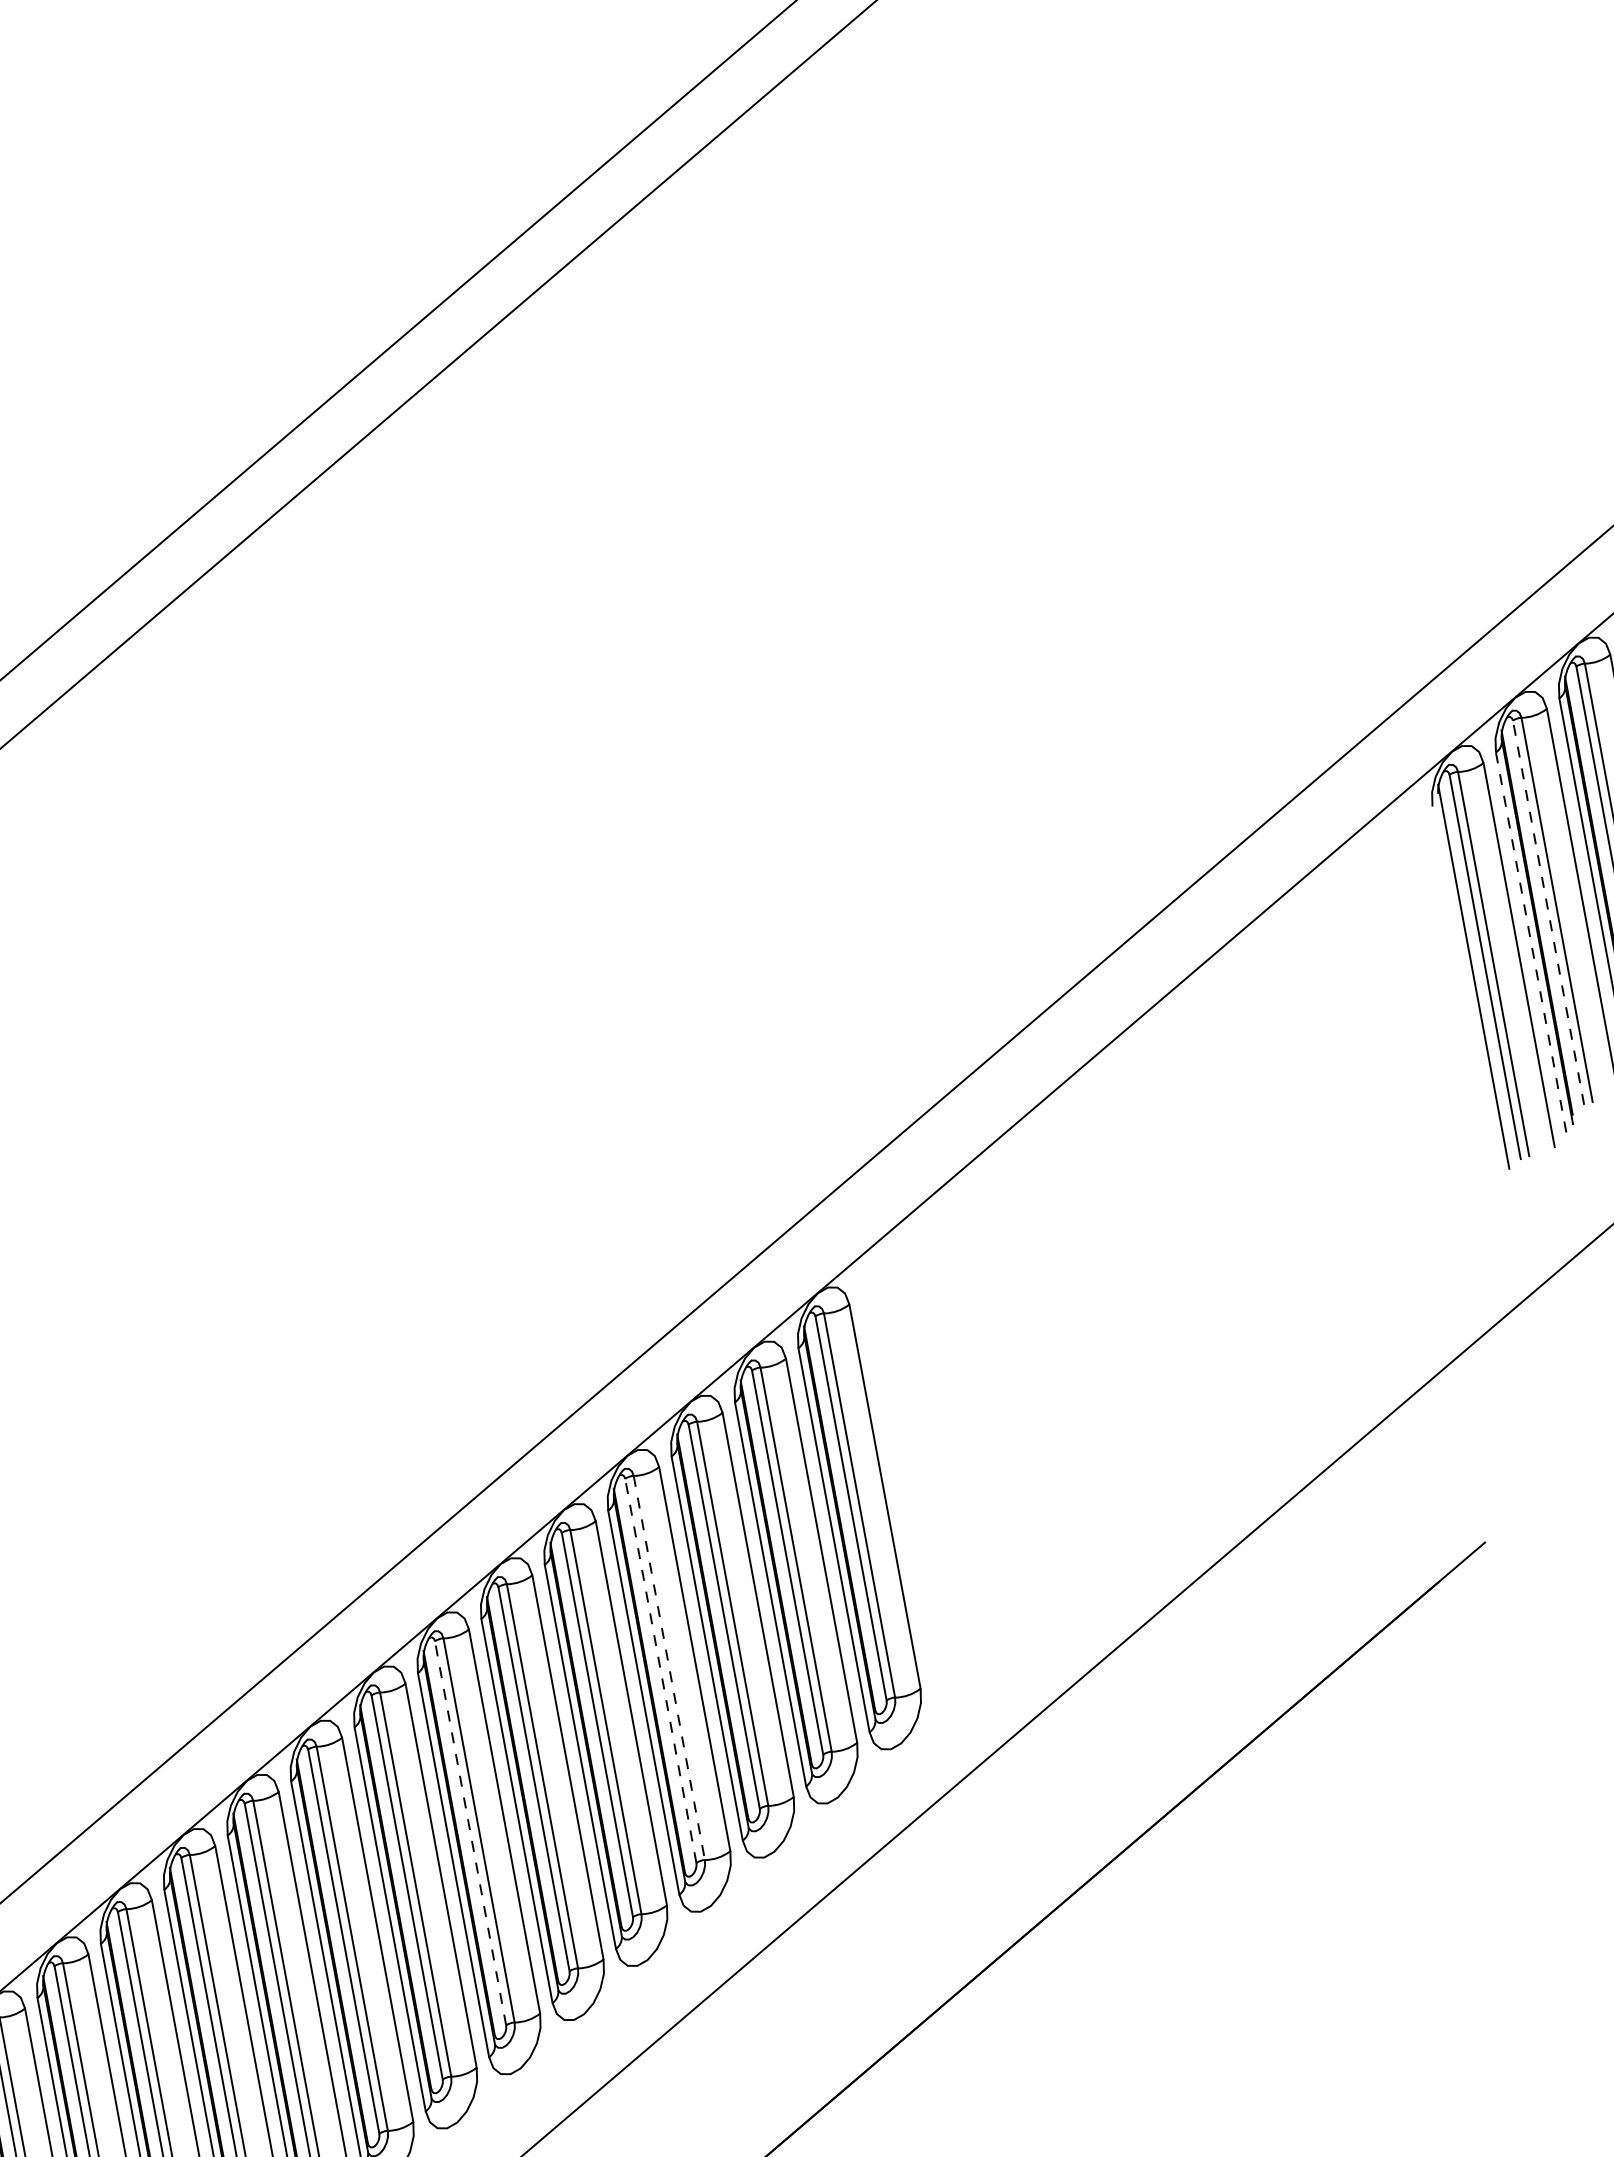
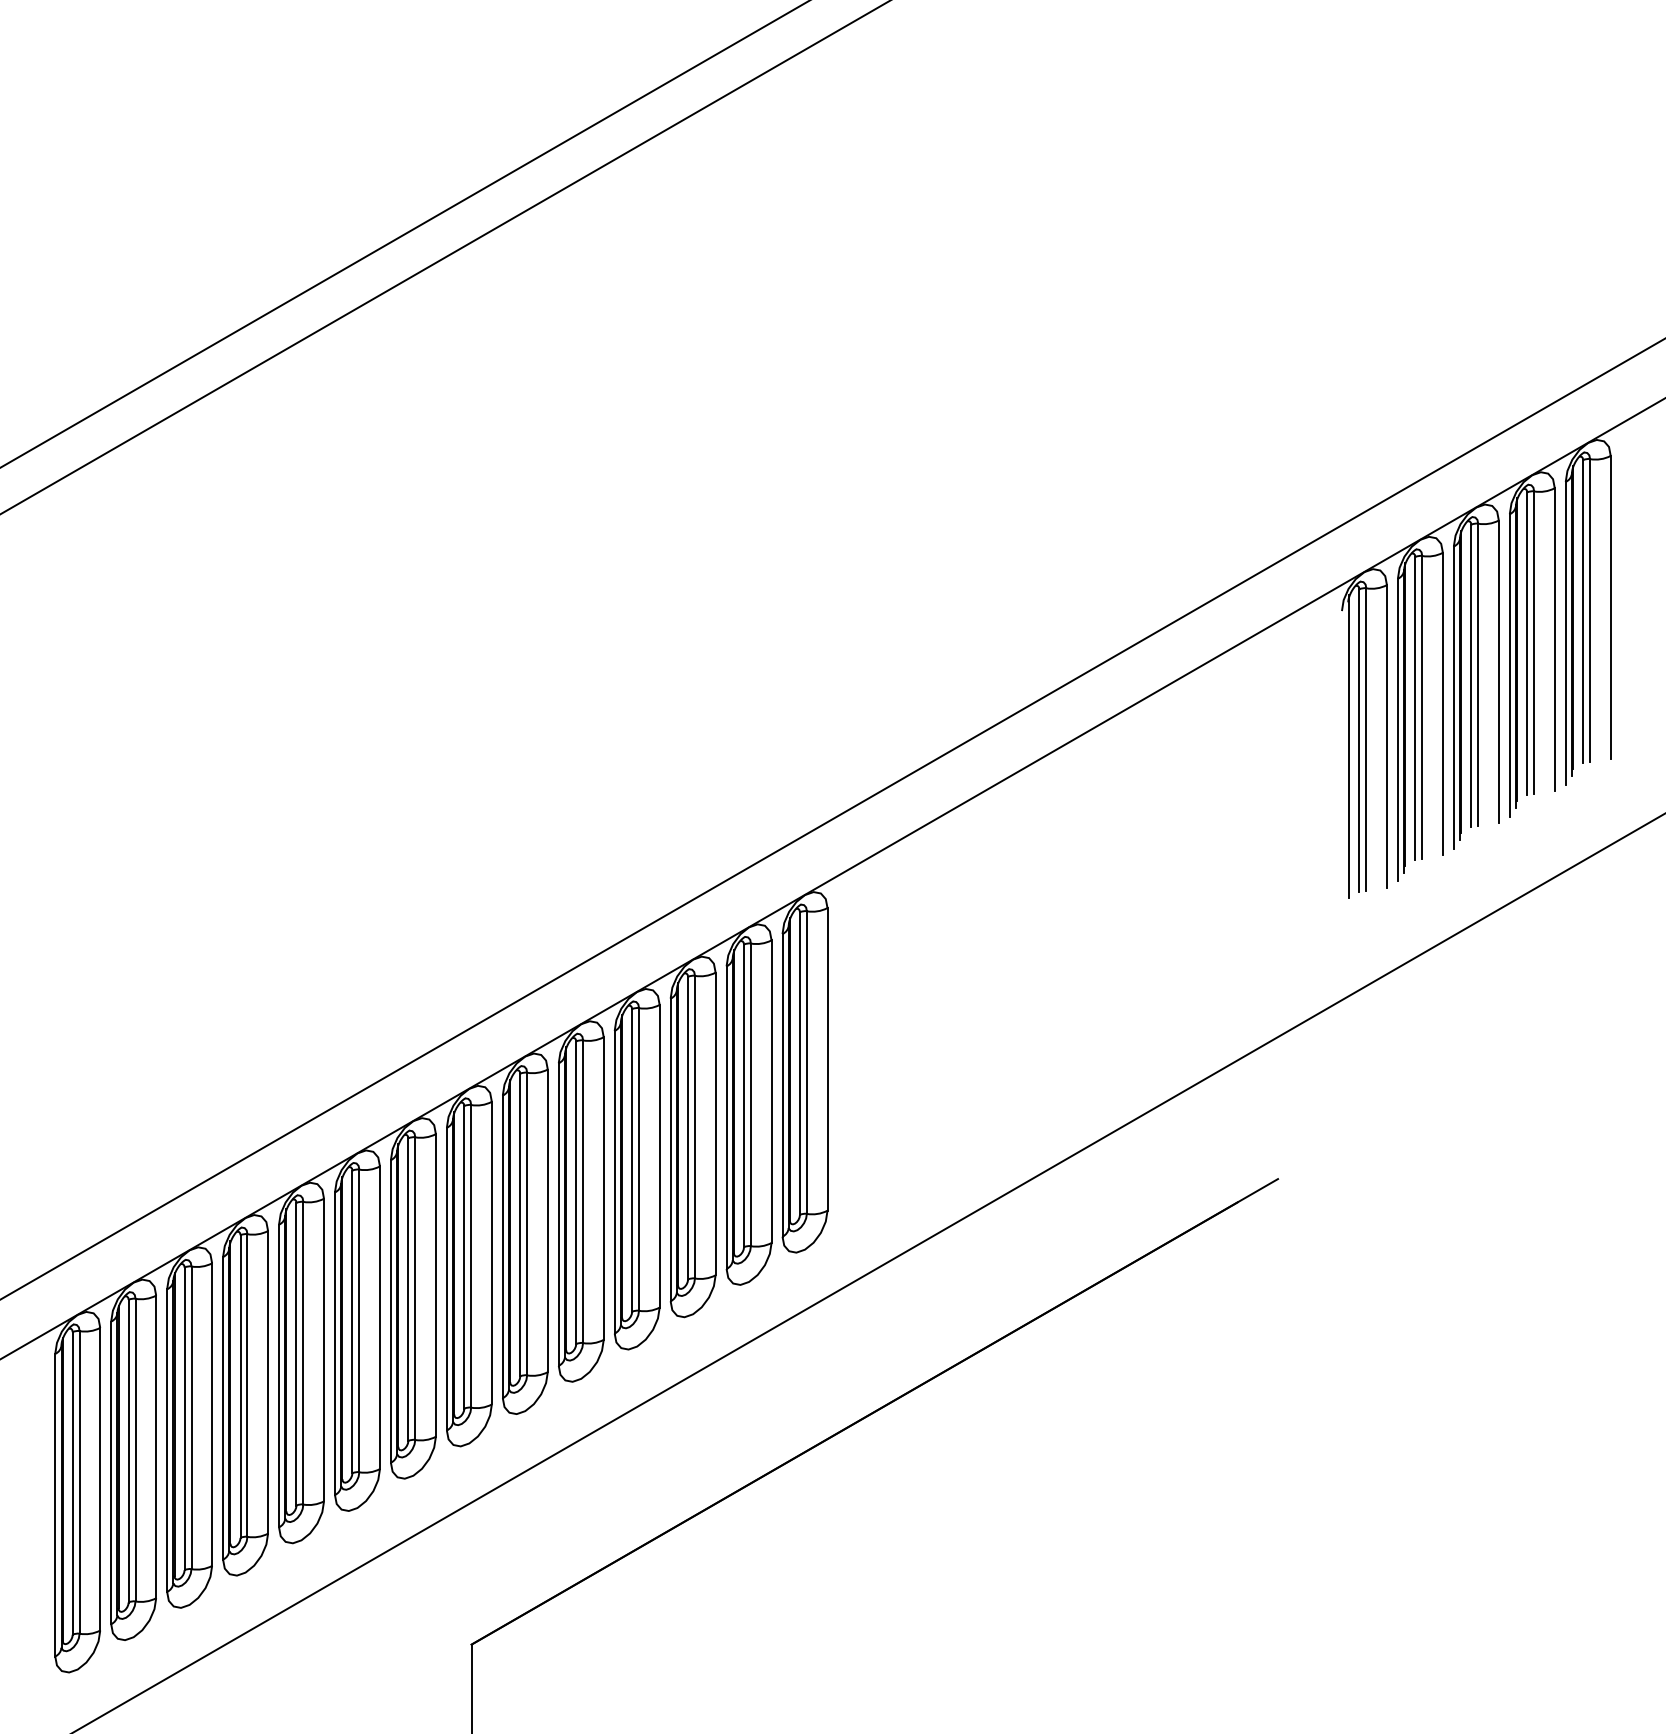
line: (1548, 911) -> (1415, 707), dashed -> solid
line: (1531, 945) -> (1397, 730), dashed -> solid
line: (669, 1667) -> (639, 1159), dashed -> solid
line: (661, 1670) -> (632, 1160), dashed -> solid
line: (470, 1832) -> (464, 1256), dashed -> solid

